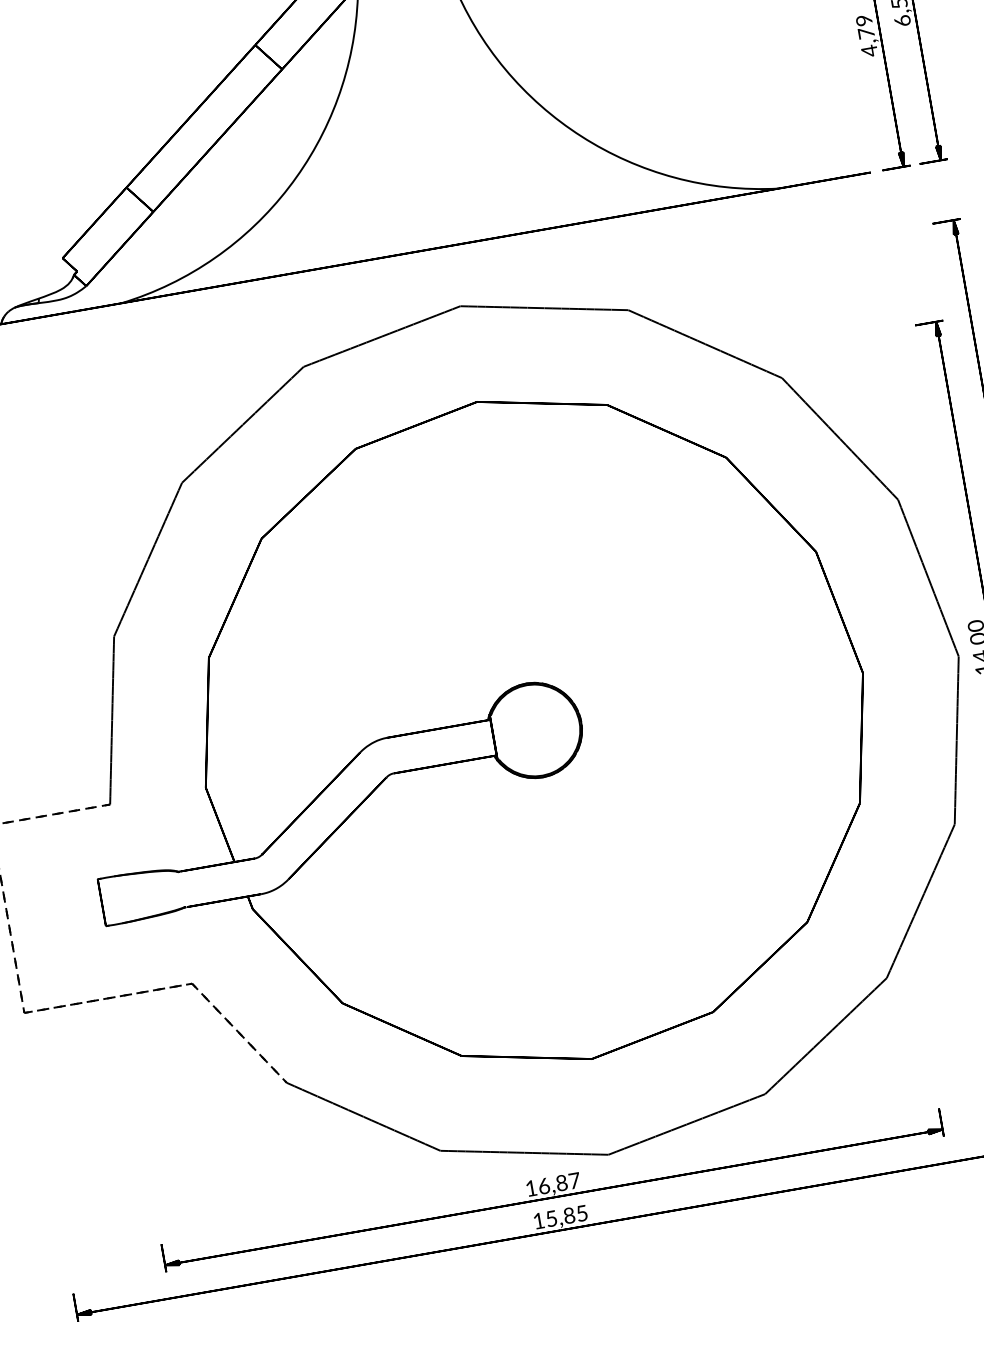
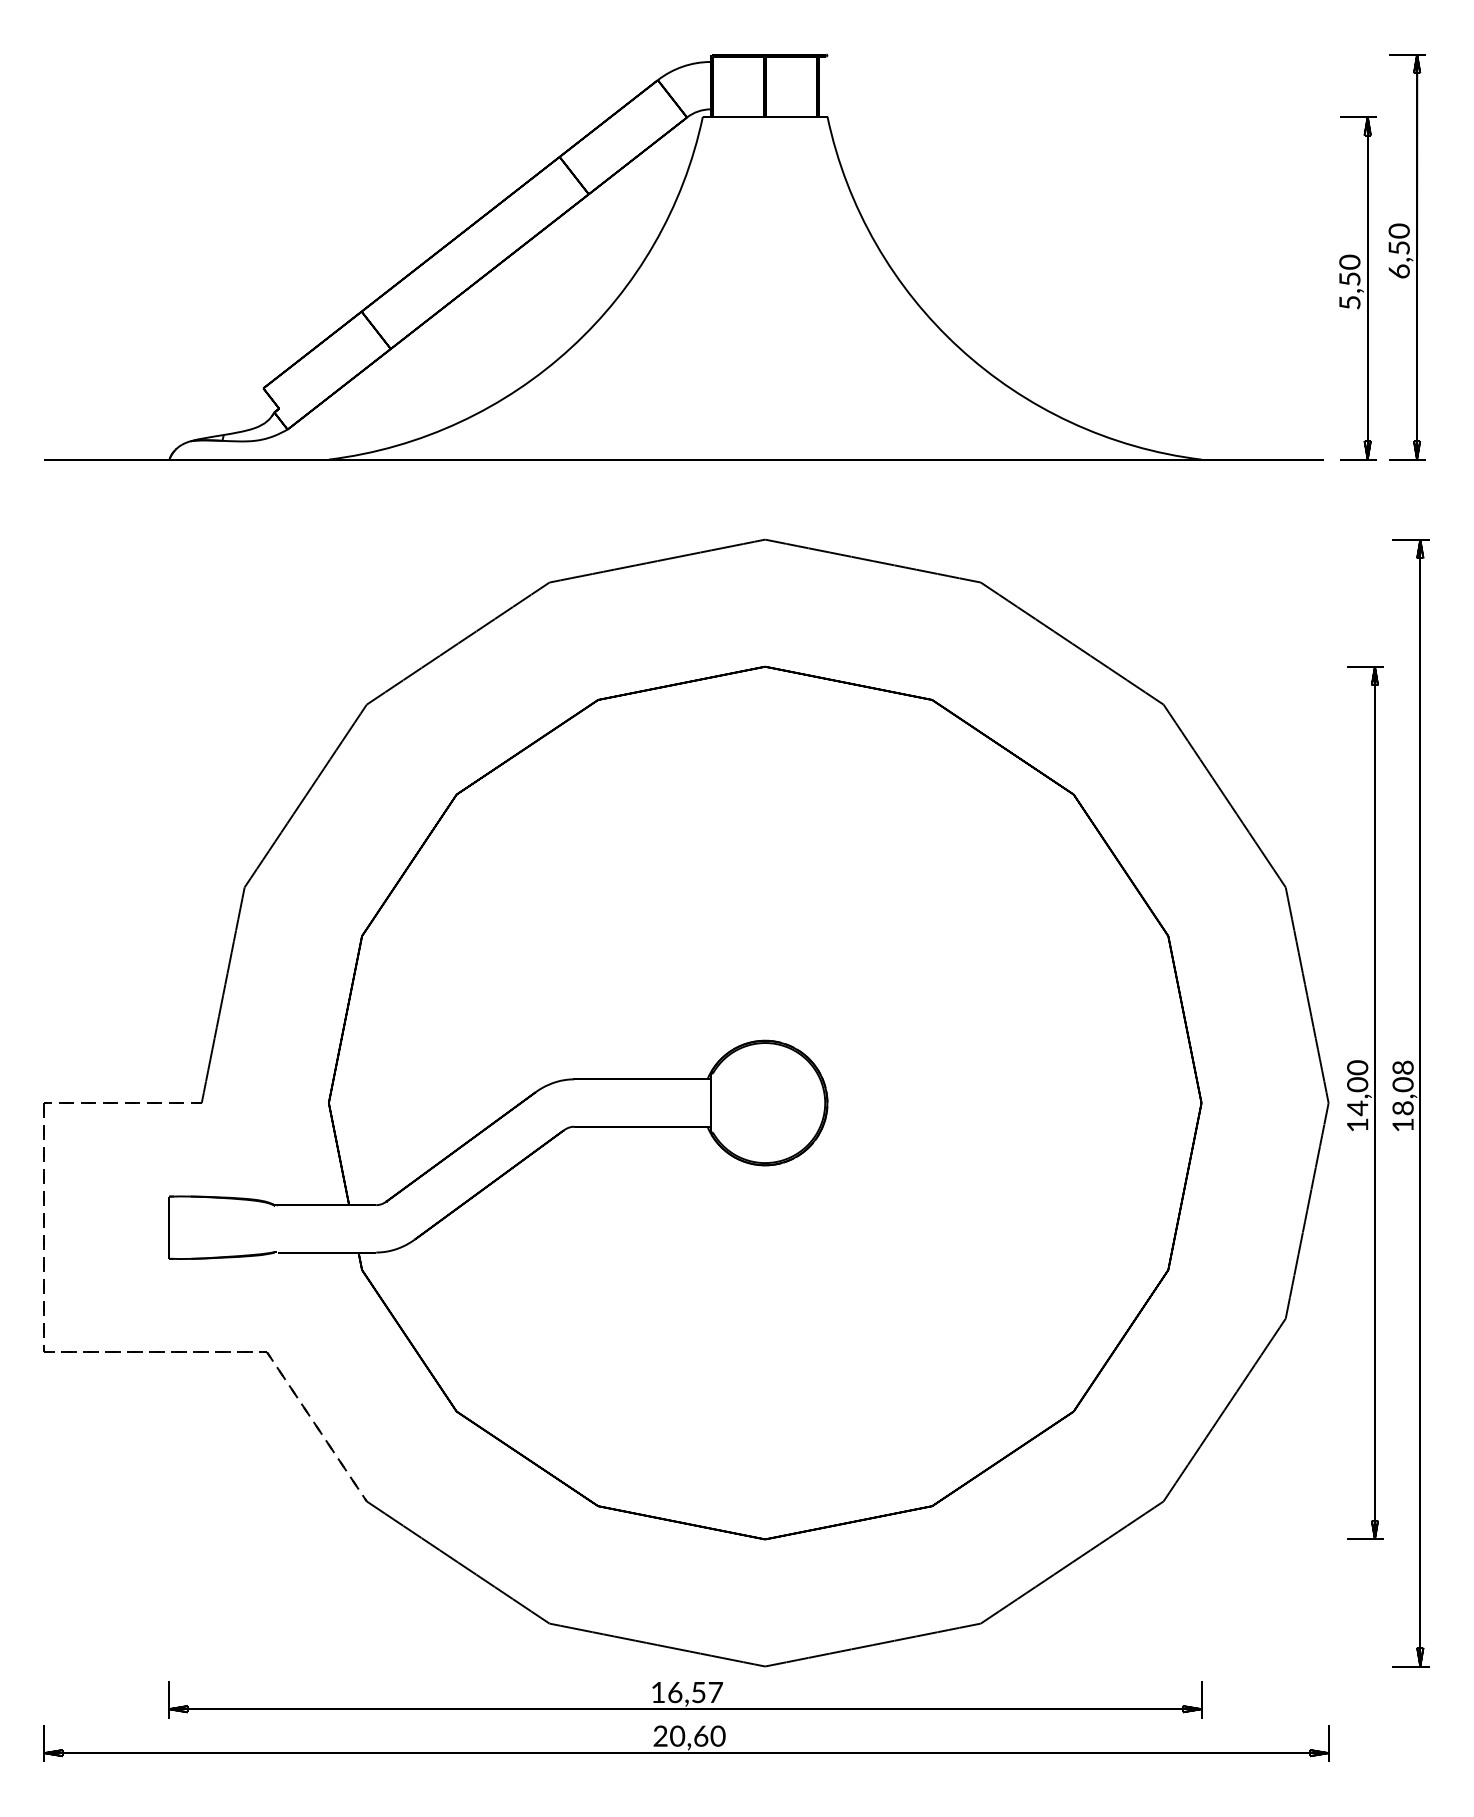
text: (866, 35) -> (1349, 282), 4,79 -> 5,50
text: (561, 1183) -> (698, 1692), 16,87 -> 16,57
text: (560, 1216) -> (689, 1735), 15,85 -> 20,60

